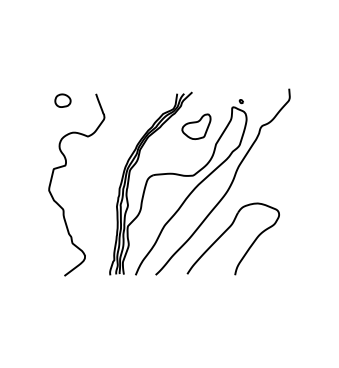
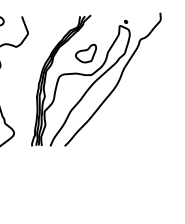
part: (196, 126) -> (86, 53), moved
part: (226, 231) -> (115, 115), removed

